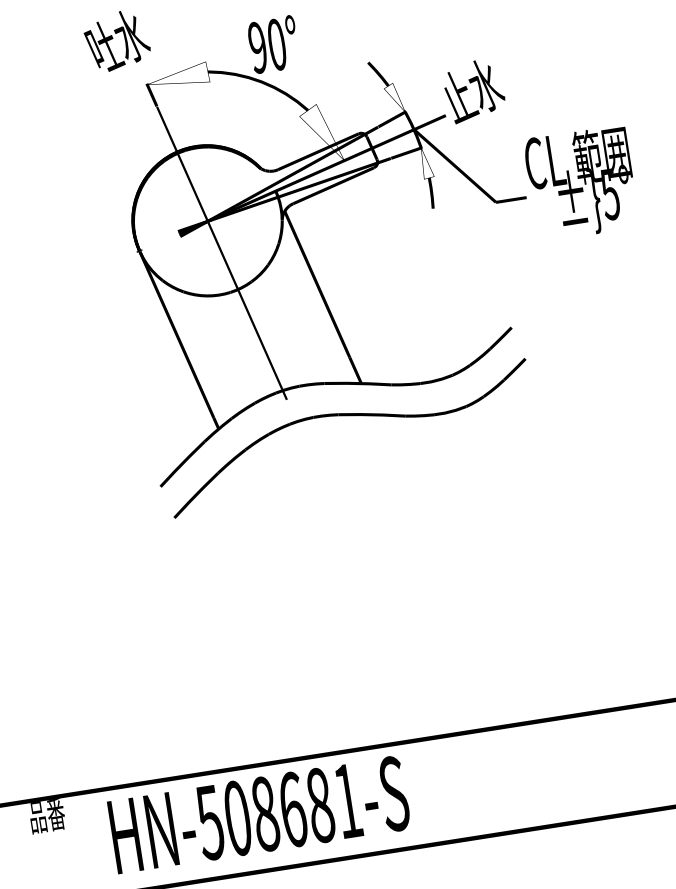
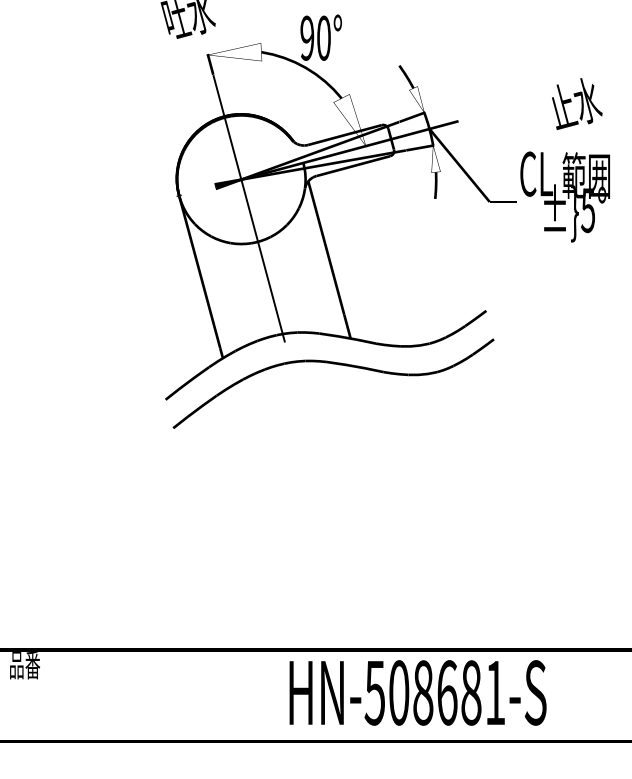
text: (474, 90) -> (577, 103), moved
text: (258, 814) -> (417, 692), moved

